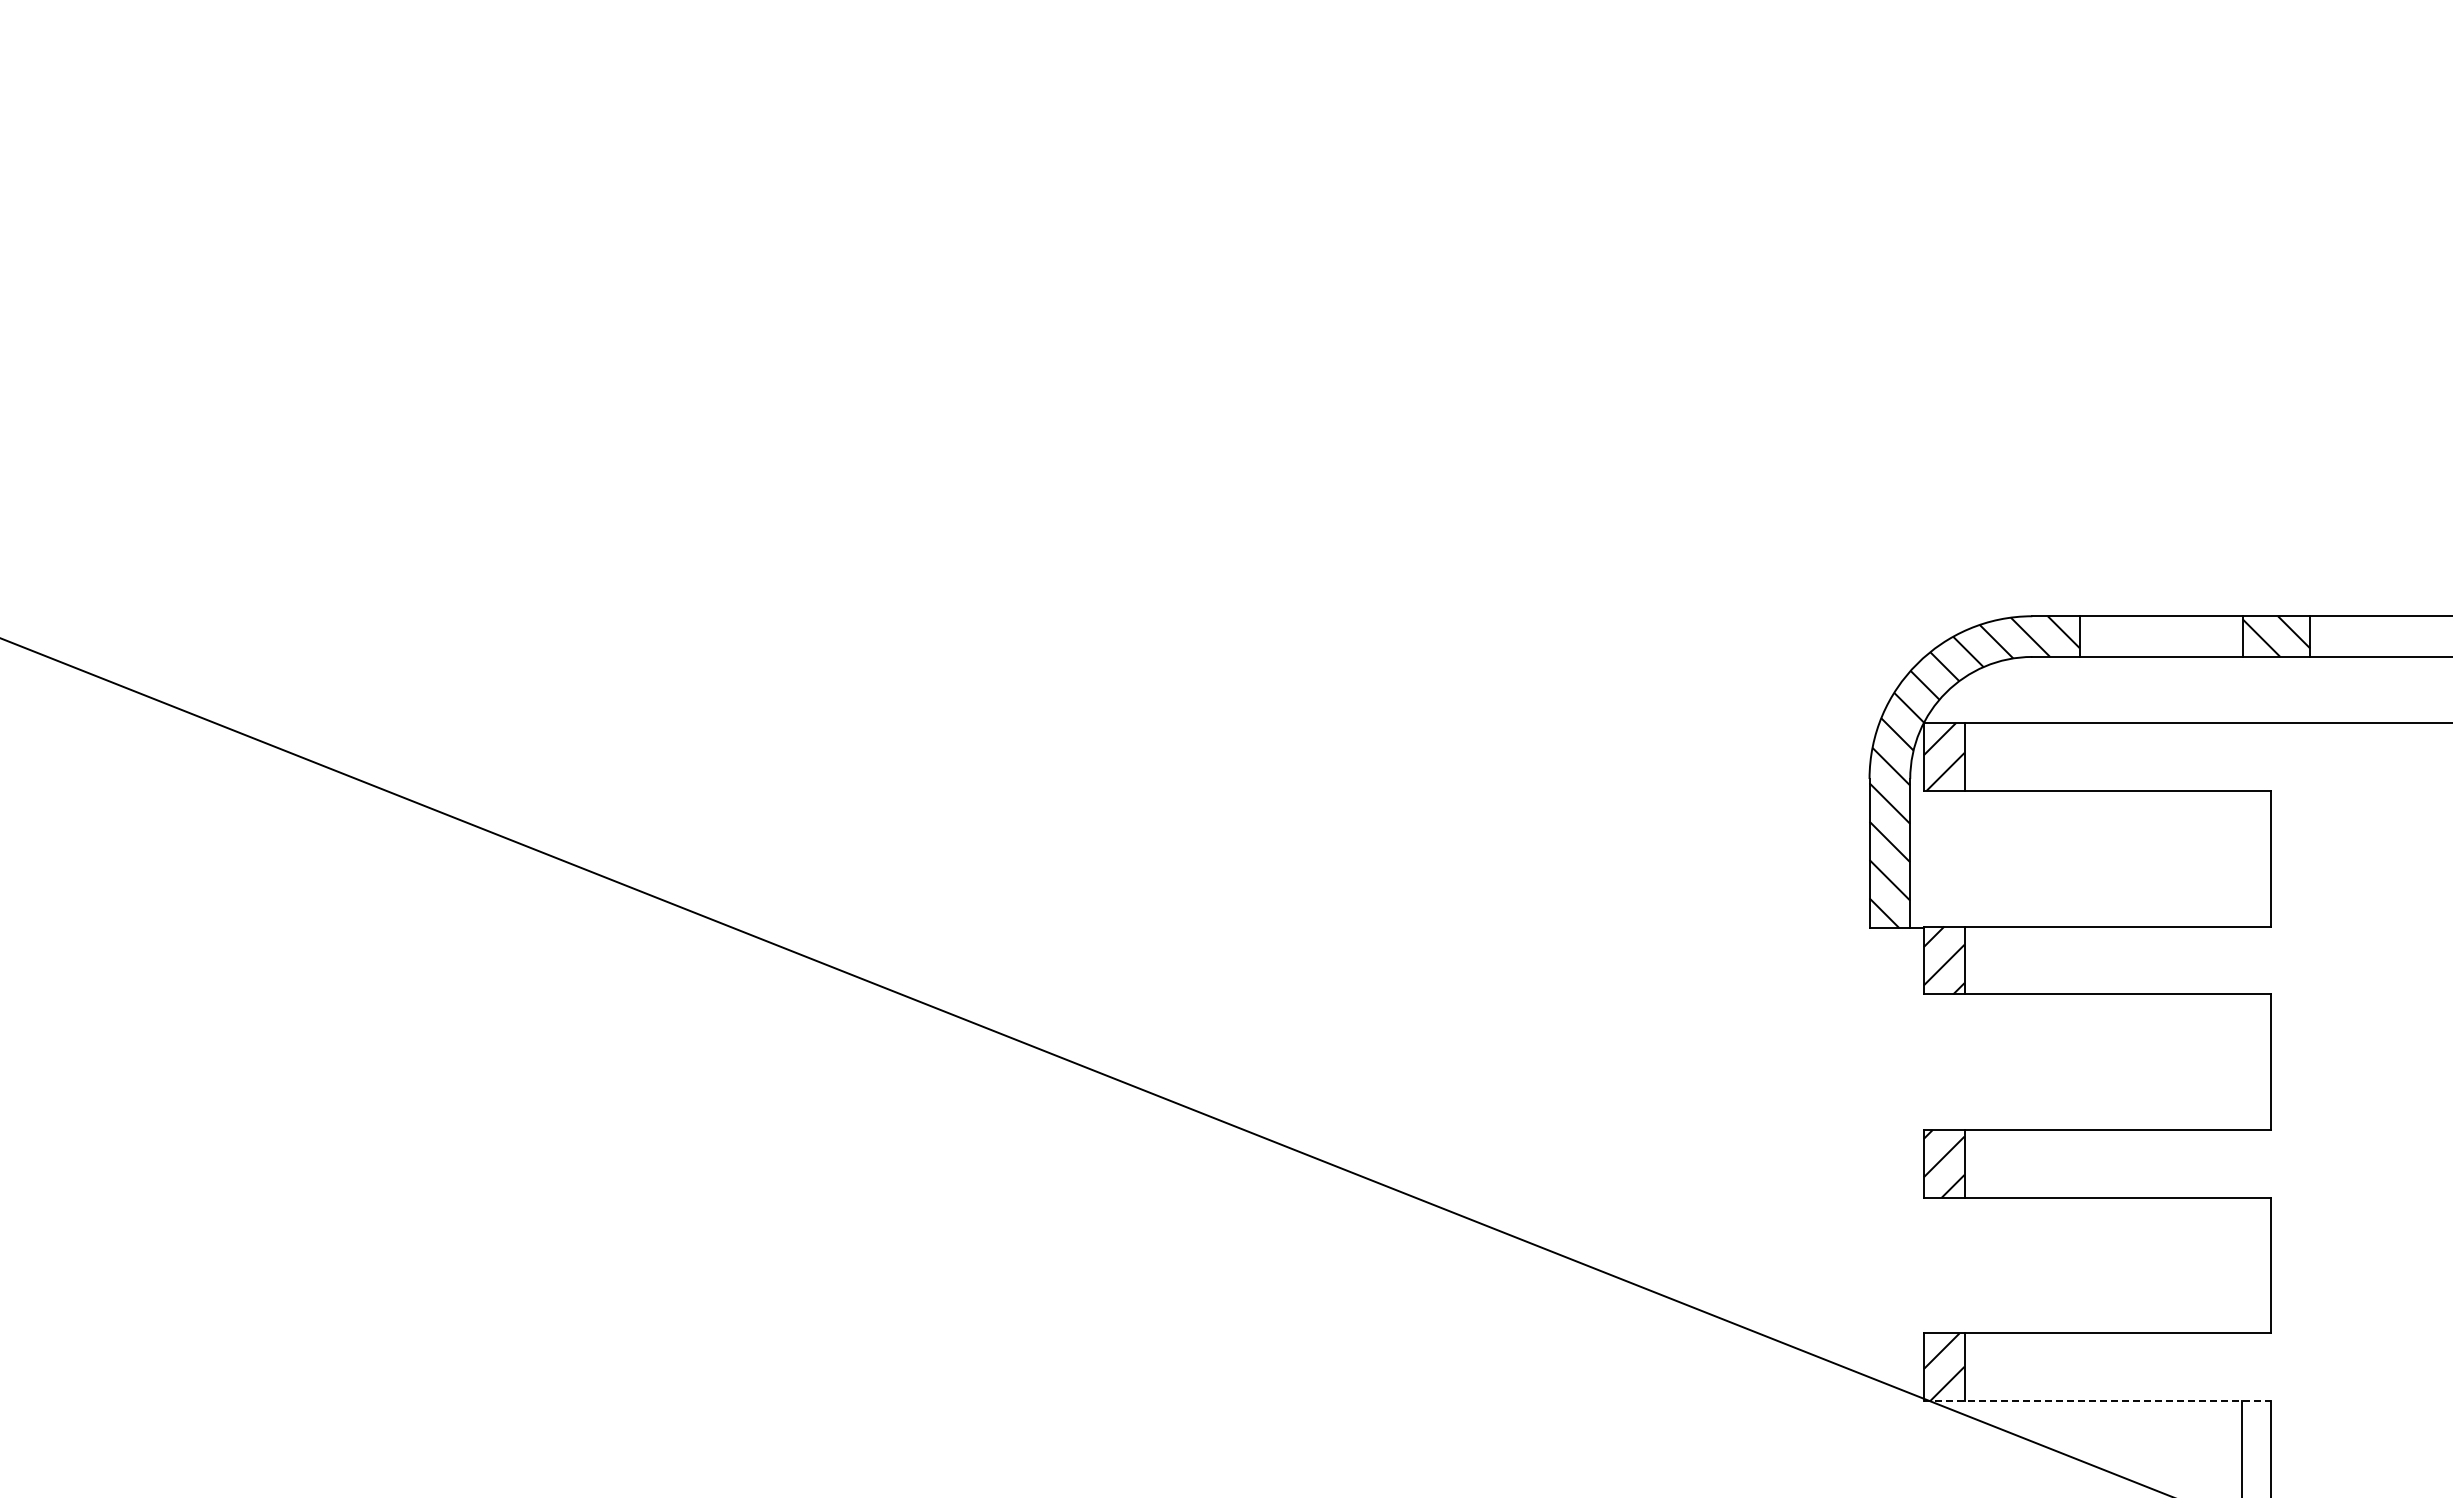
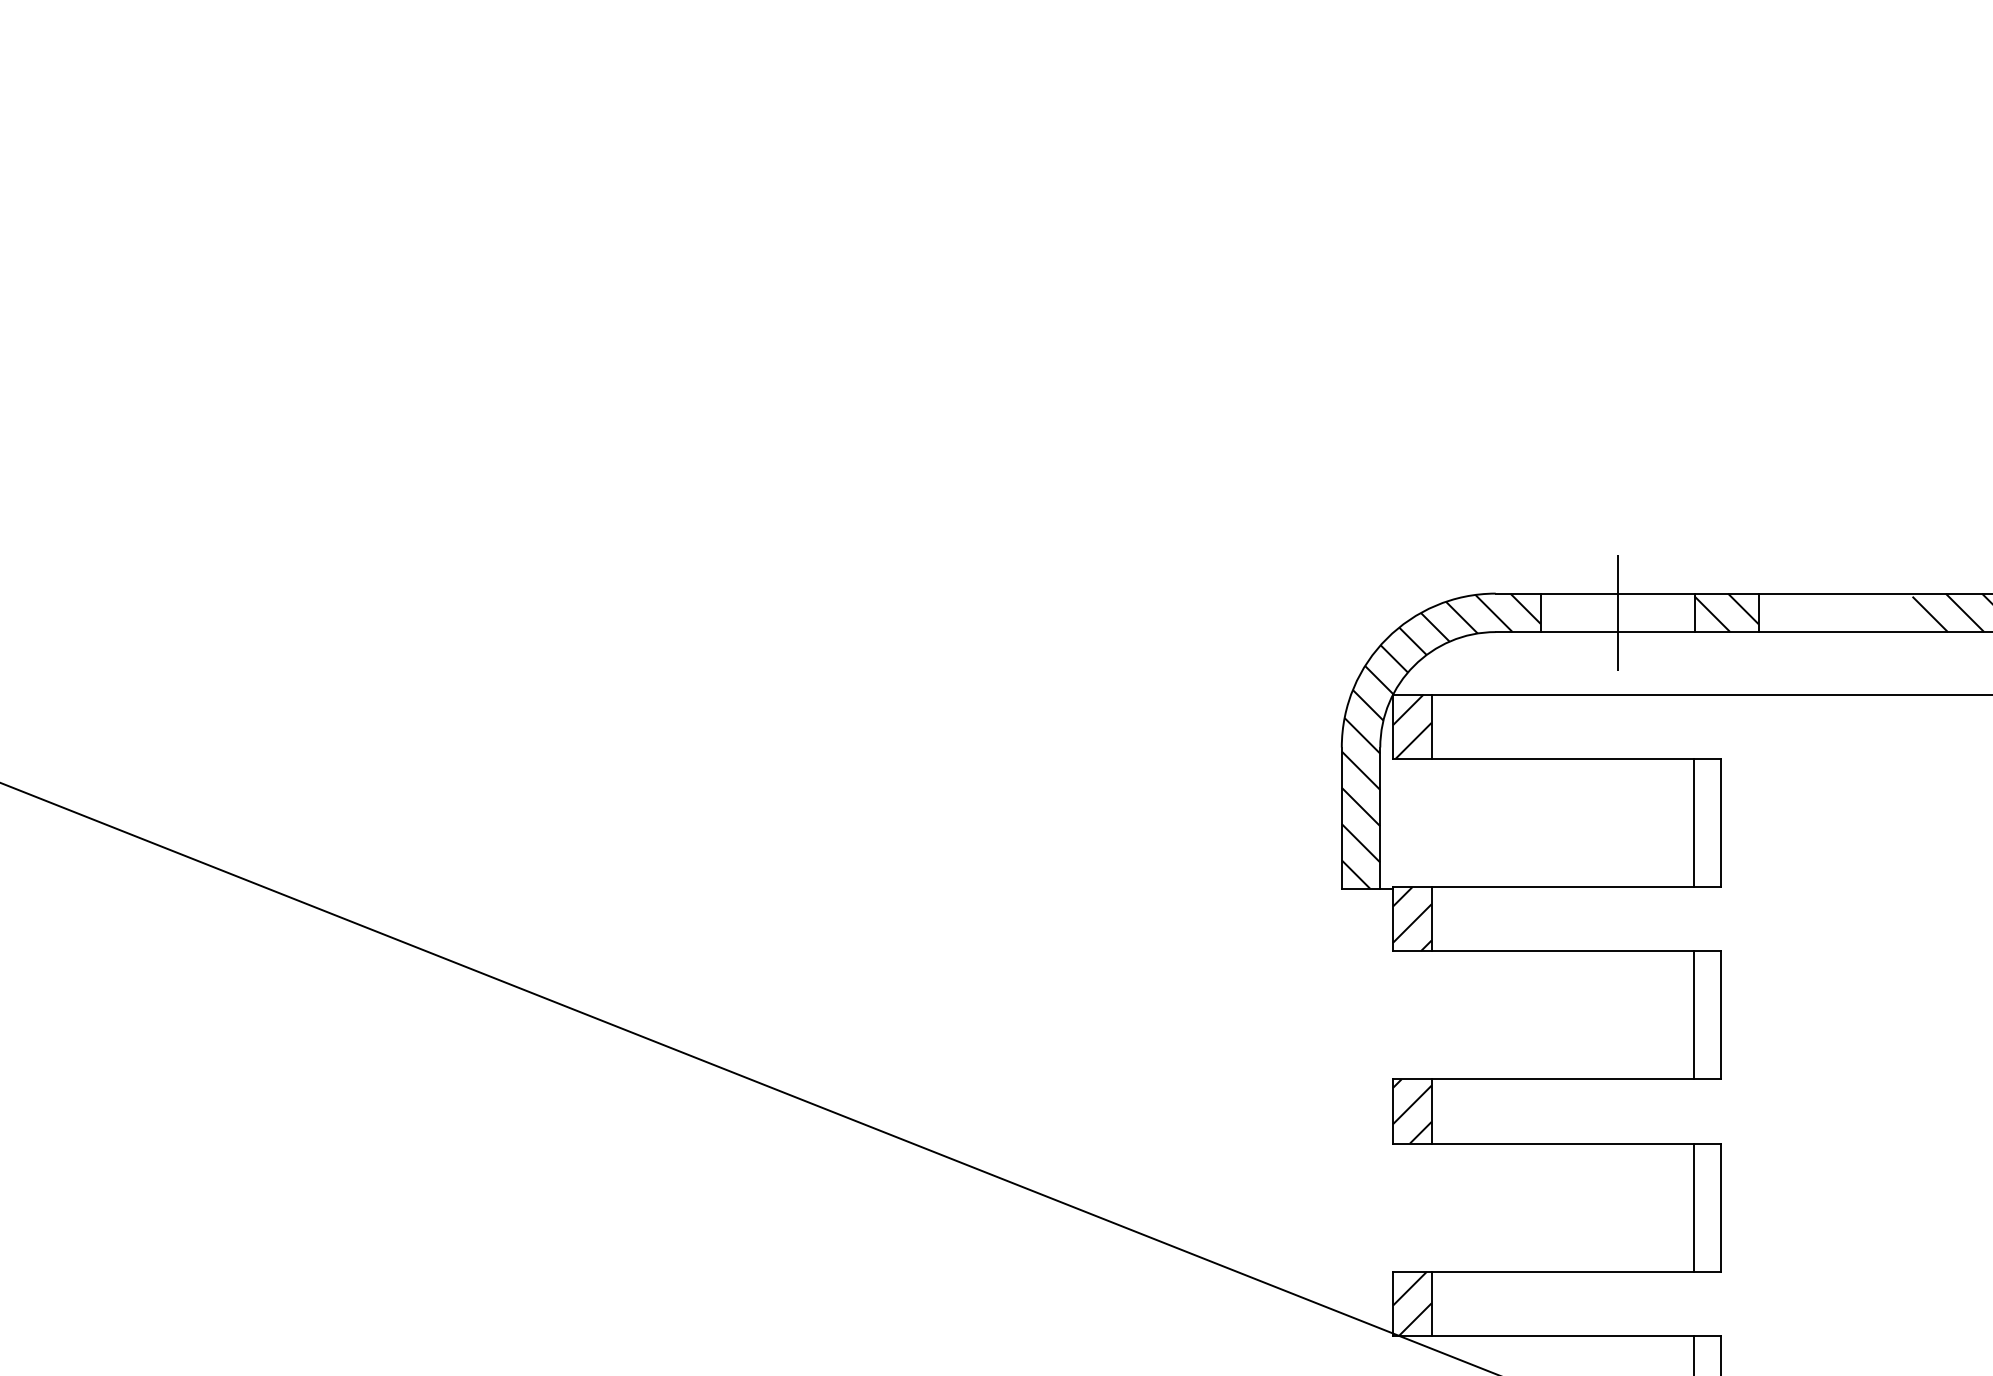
line: (2161, 636) -> (1617, 612), added
line: (2241, 858) -> (1693, 822), added
line: (2241, 1062) -> (1693, 1015), added
line: (2241, 1265) -> (1693, 1207), added
line: (2097, 1401) -> (1557, 1336), dashed -> solid

